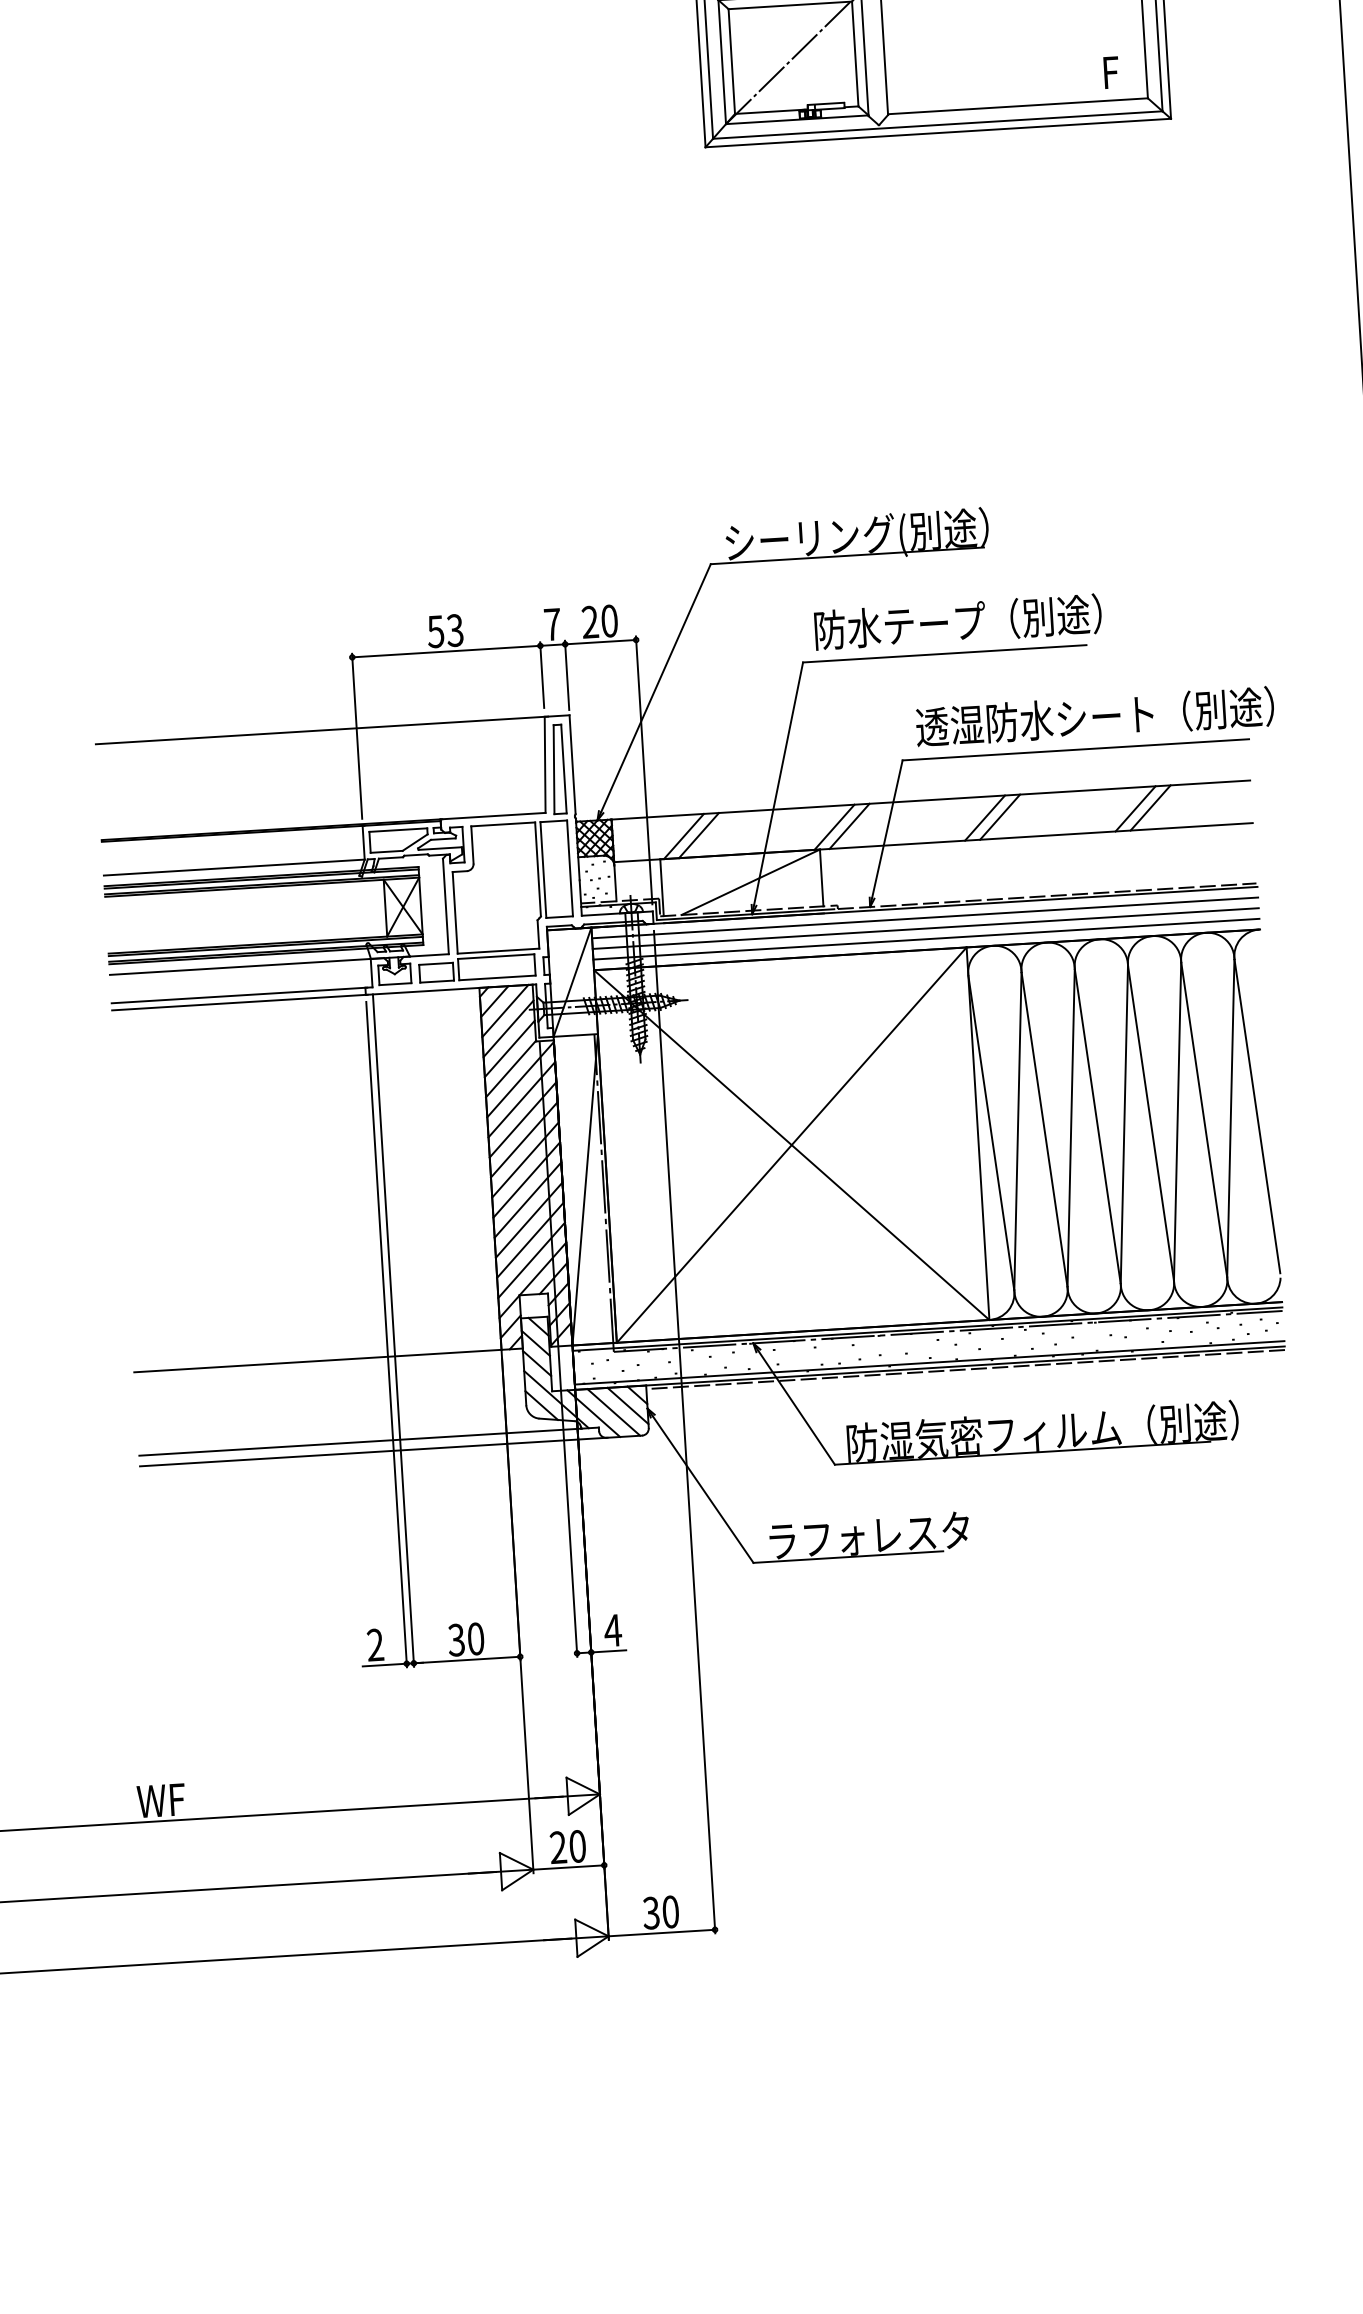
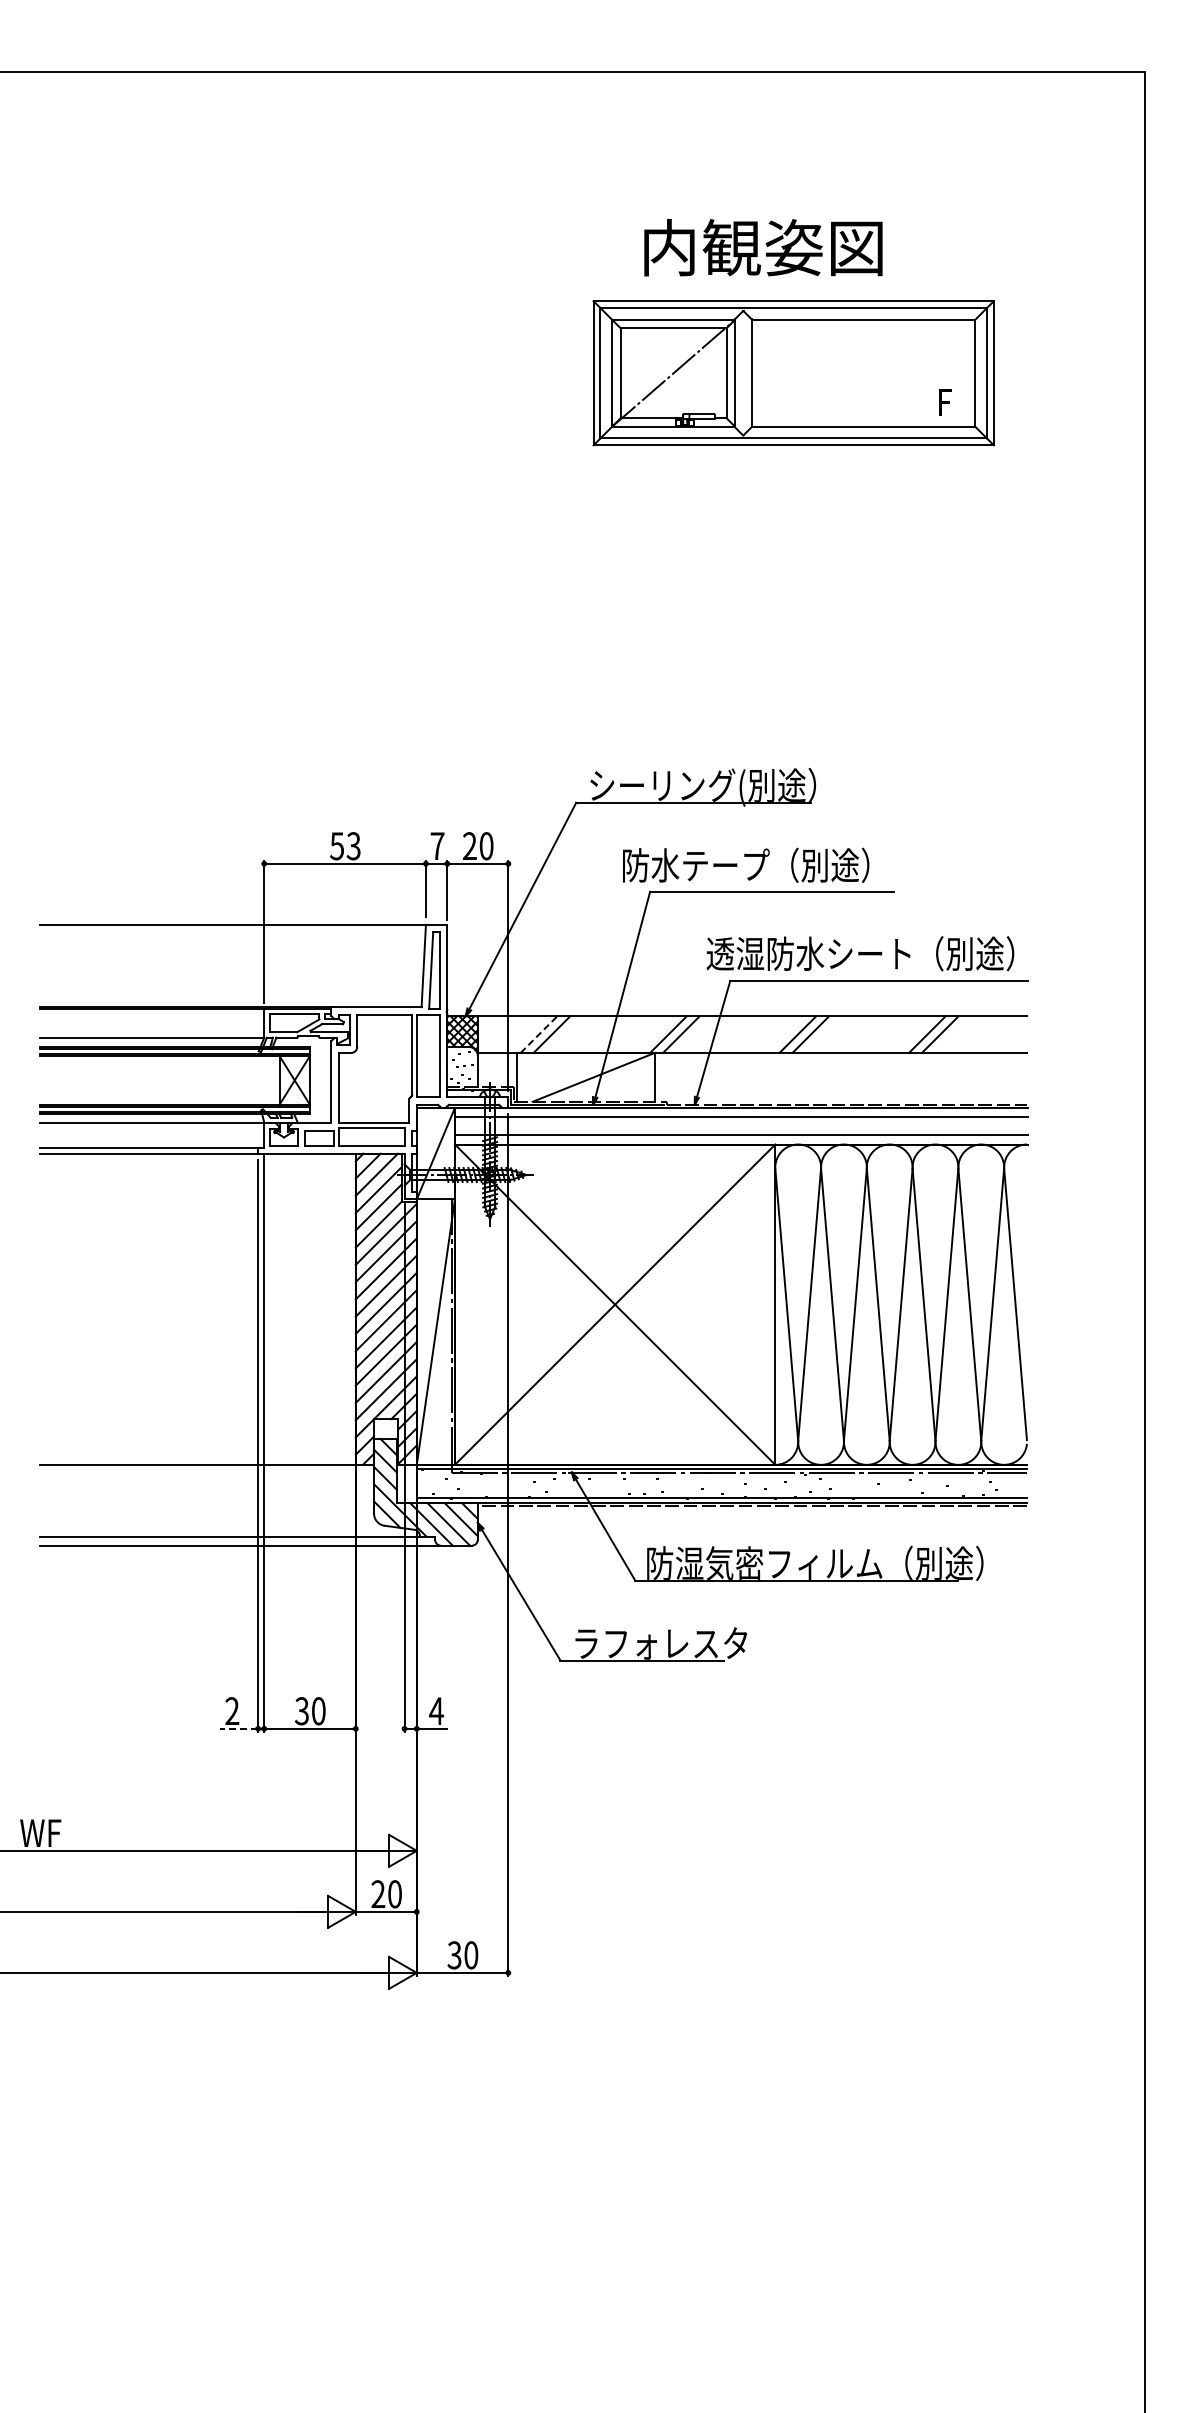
text: (958, 621) -> (746, 864), moved
text: (1095, 716) -> (860, 953), moved
line: (683, 836) -> (538, 1034), solid -> dashed
line: (924, 928) -> (740, 1126), removed
line: (385, 1664) -> (239, 1728), solid -> dashed

